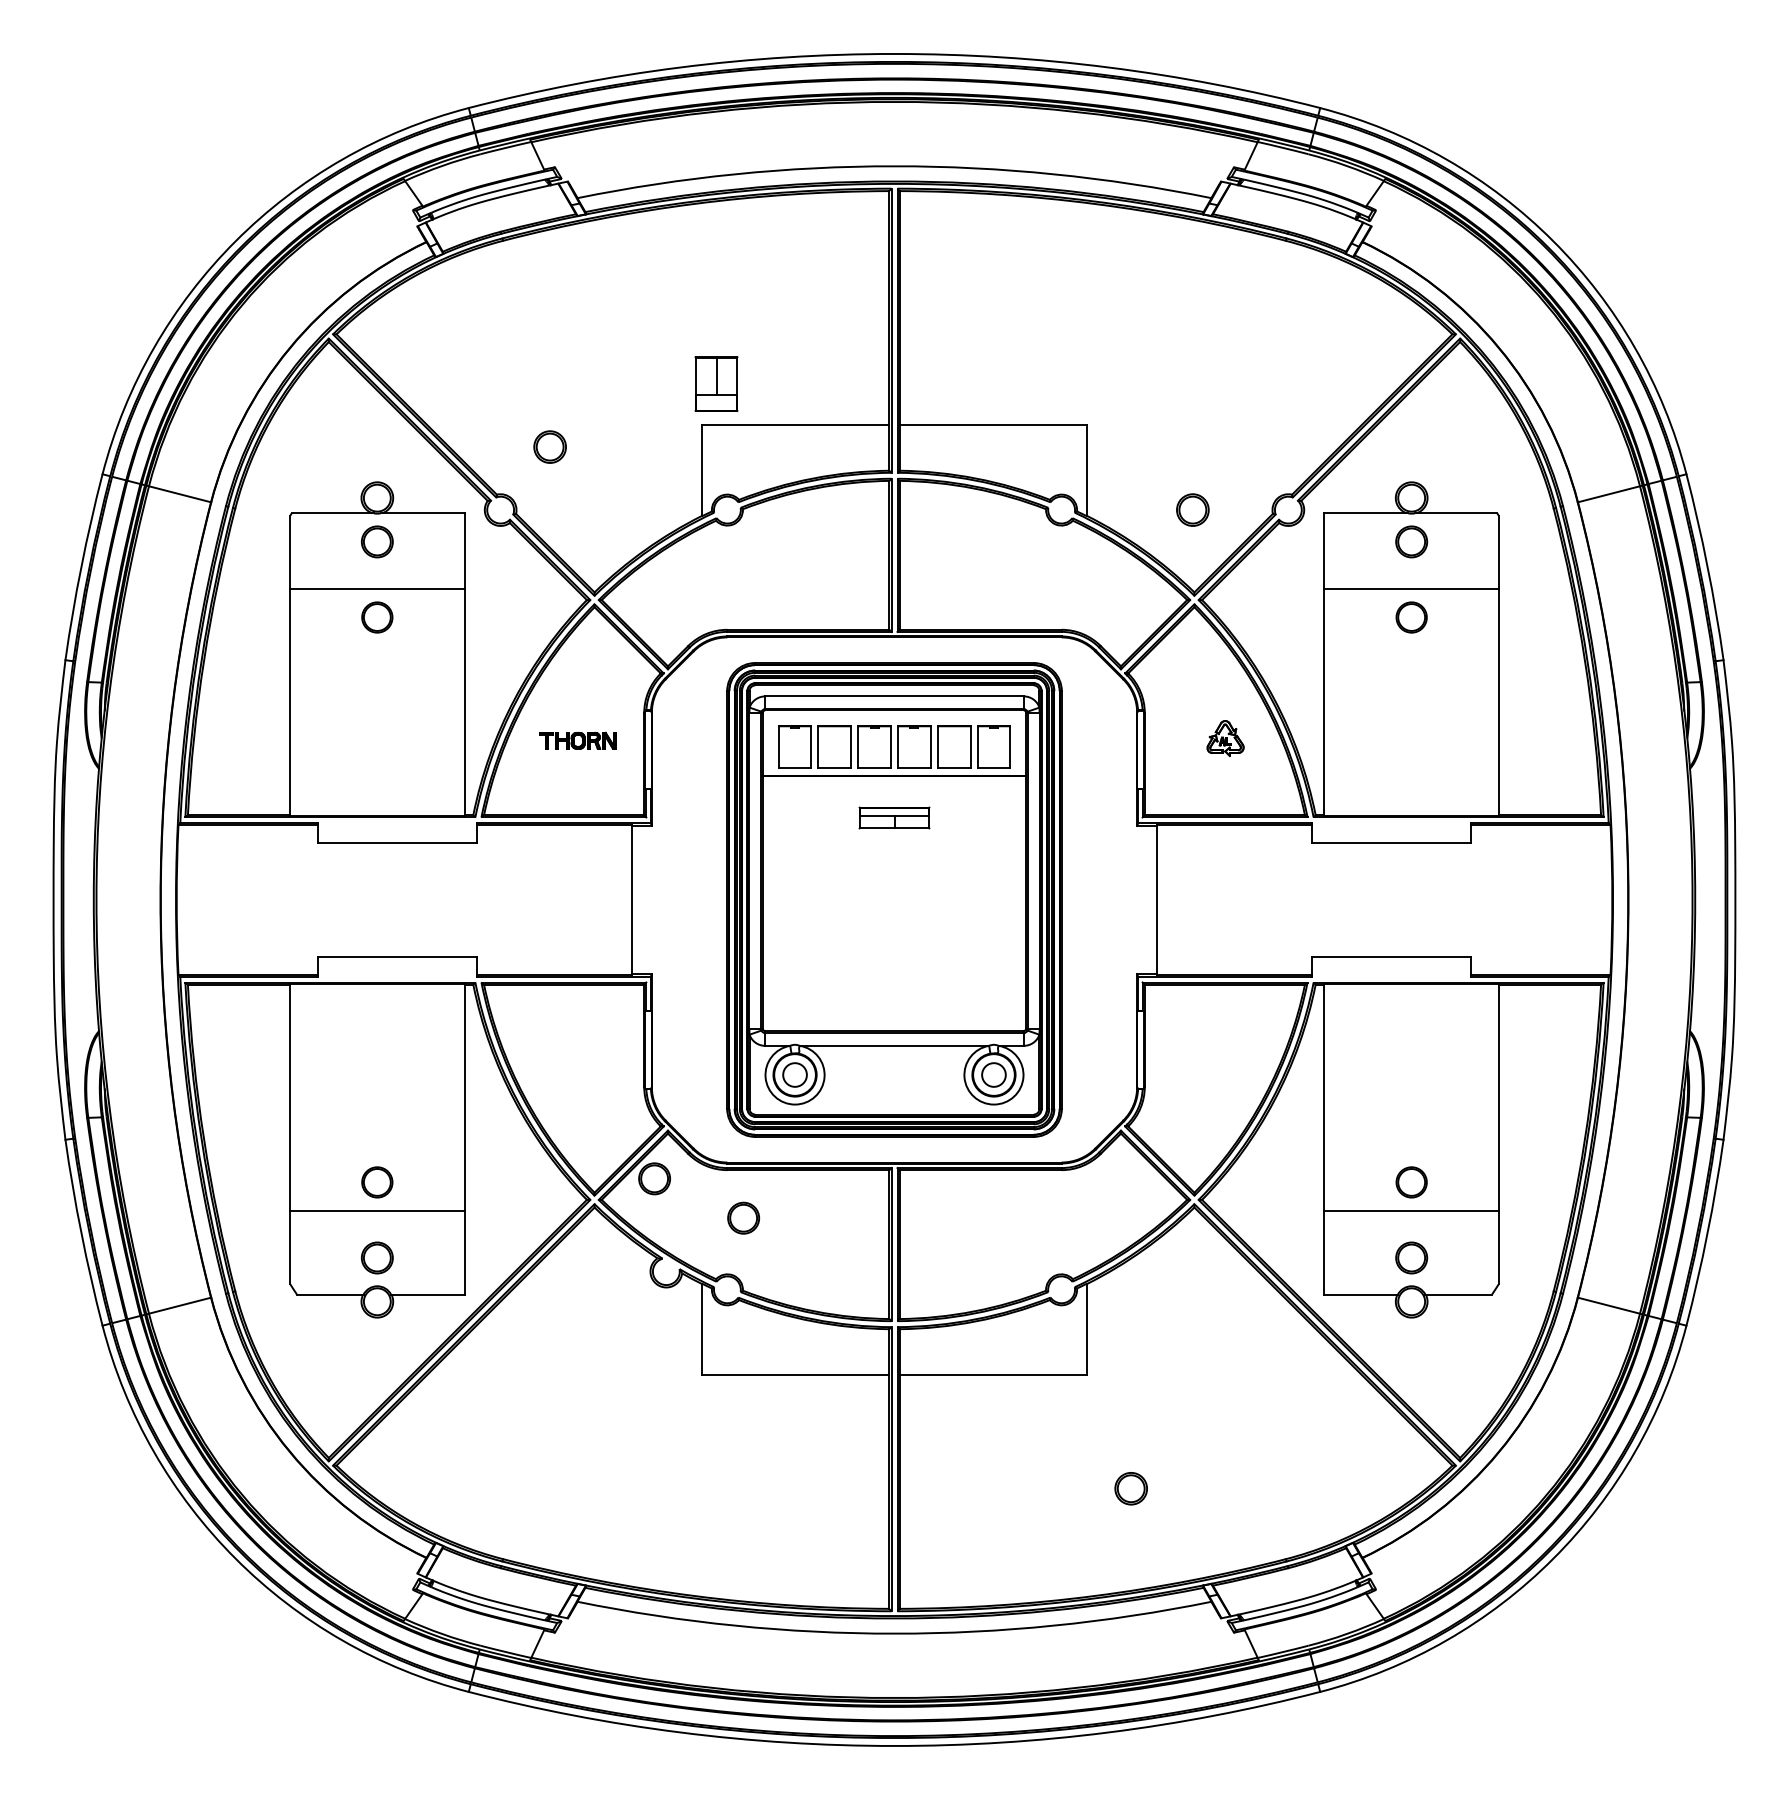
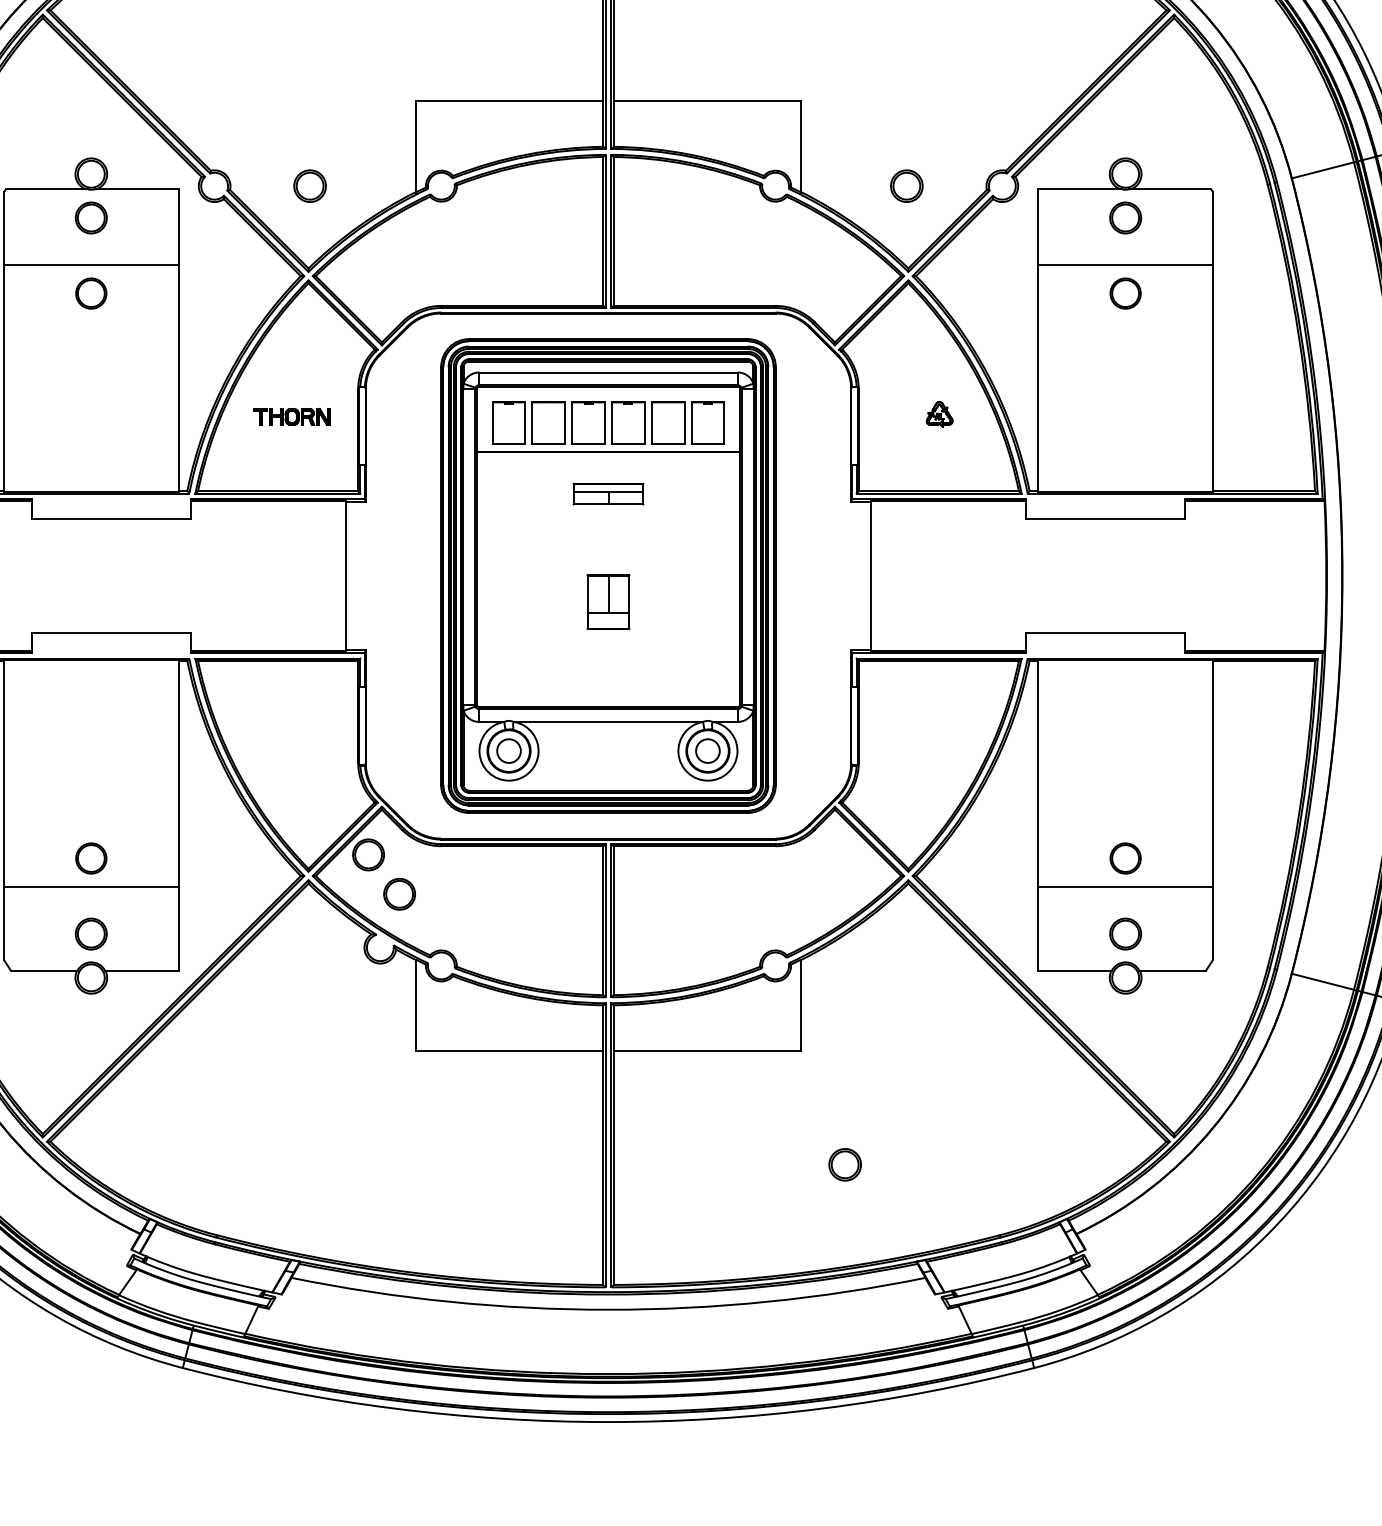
part: (716, 383) -> (608, 601), moved
part: (549, 446) -> (309, 185), moved
part: (1225, 737) -> (939, 413), size x0.71
part: (743, 1217) -> (399, 893), moved

